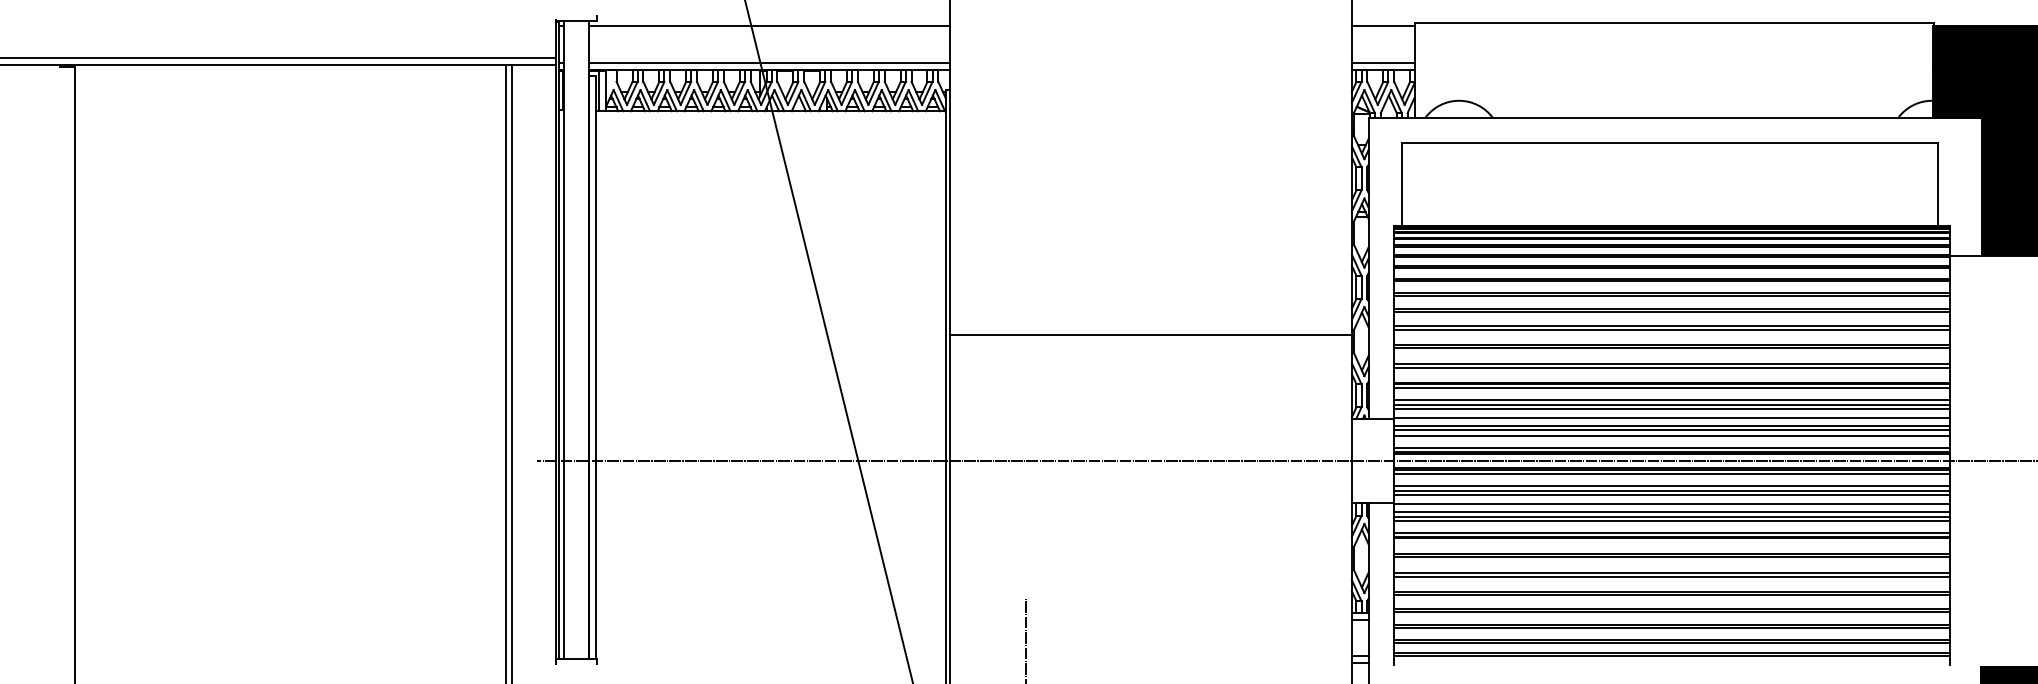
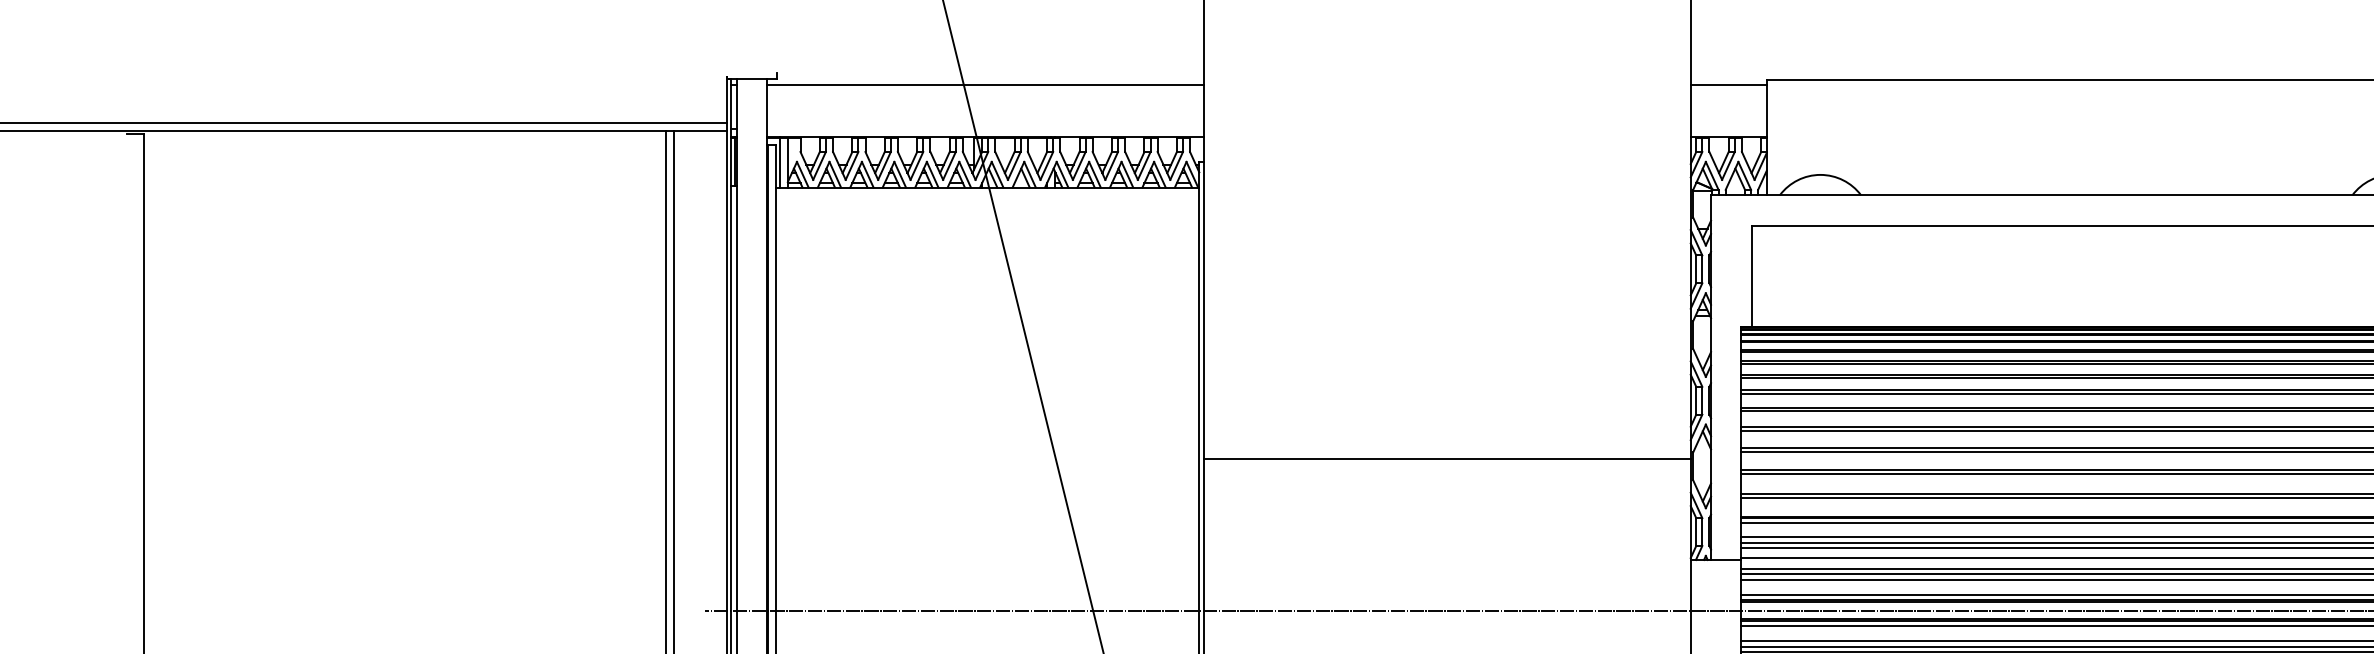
line: (769, 63) -> (985, 129), removed
line: (1382, 63) -> (1727, 129), removed

